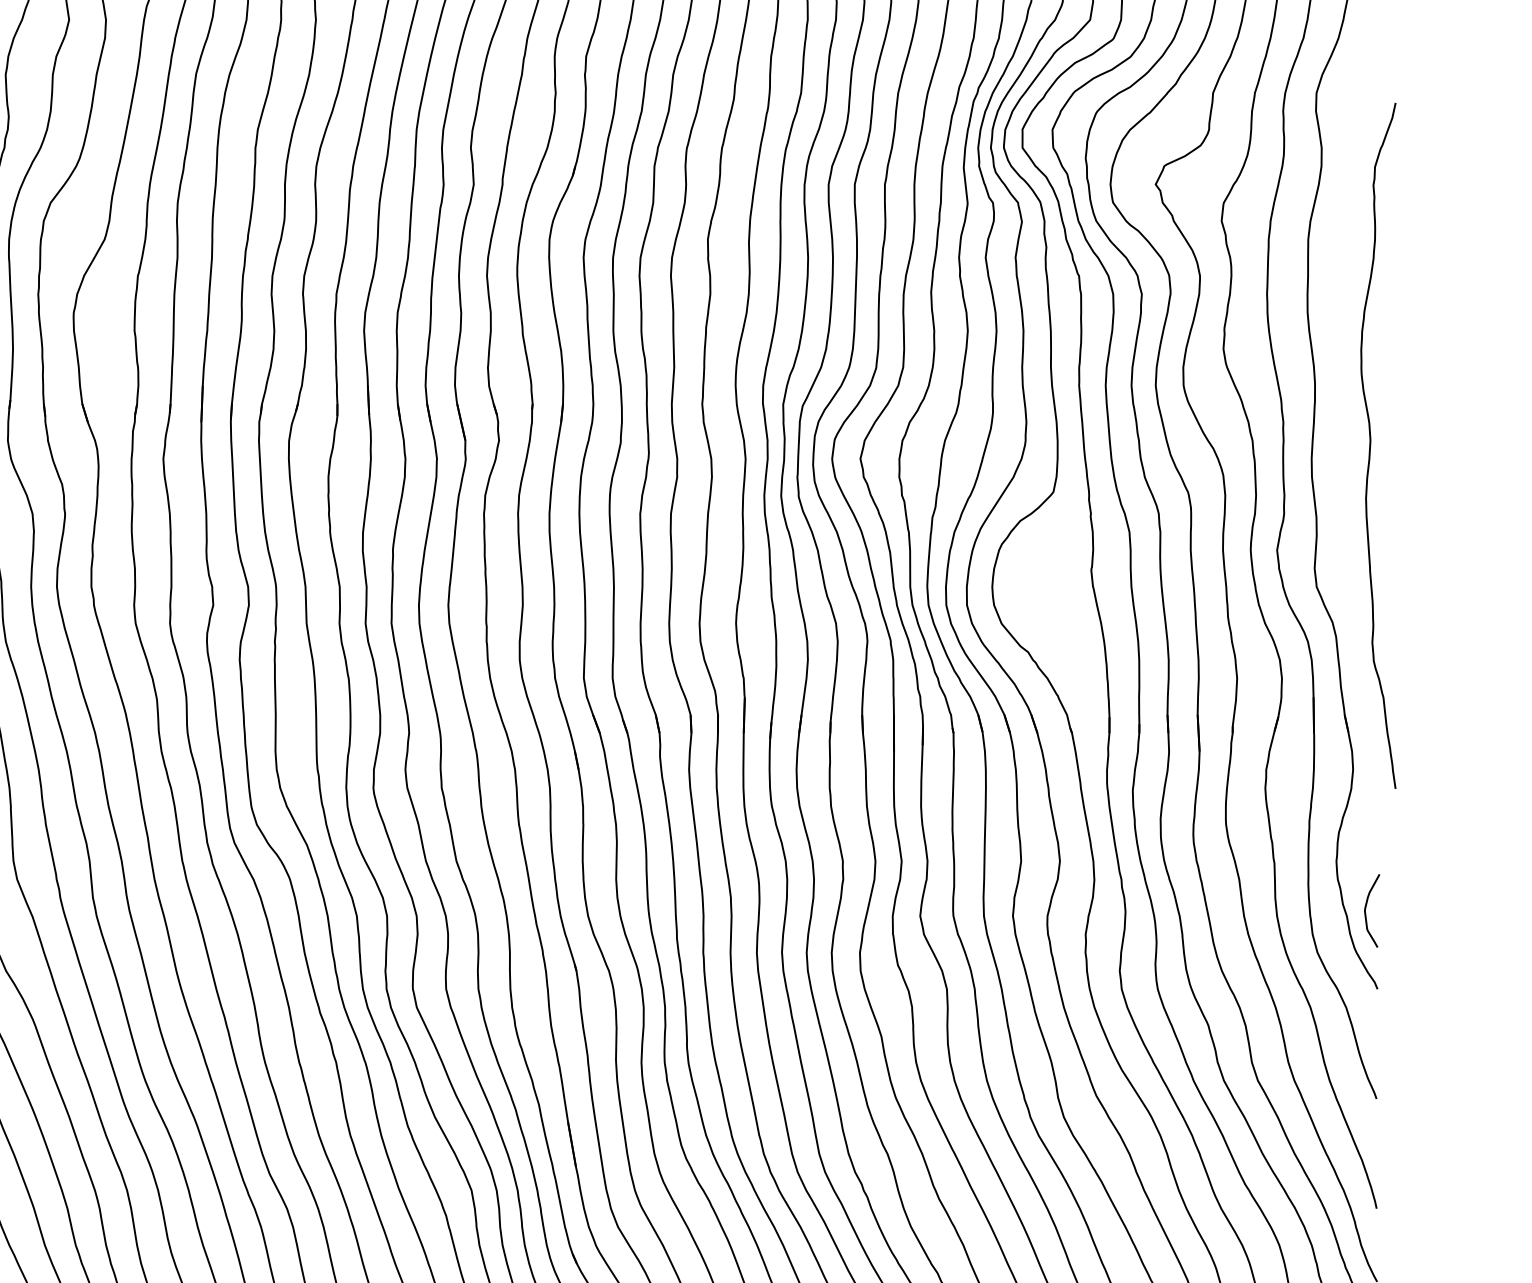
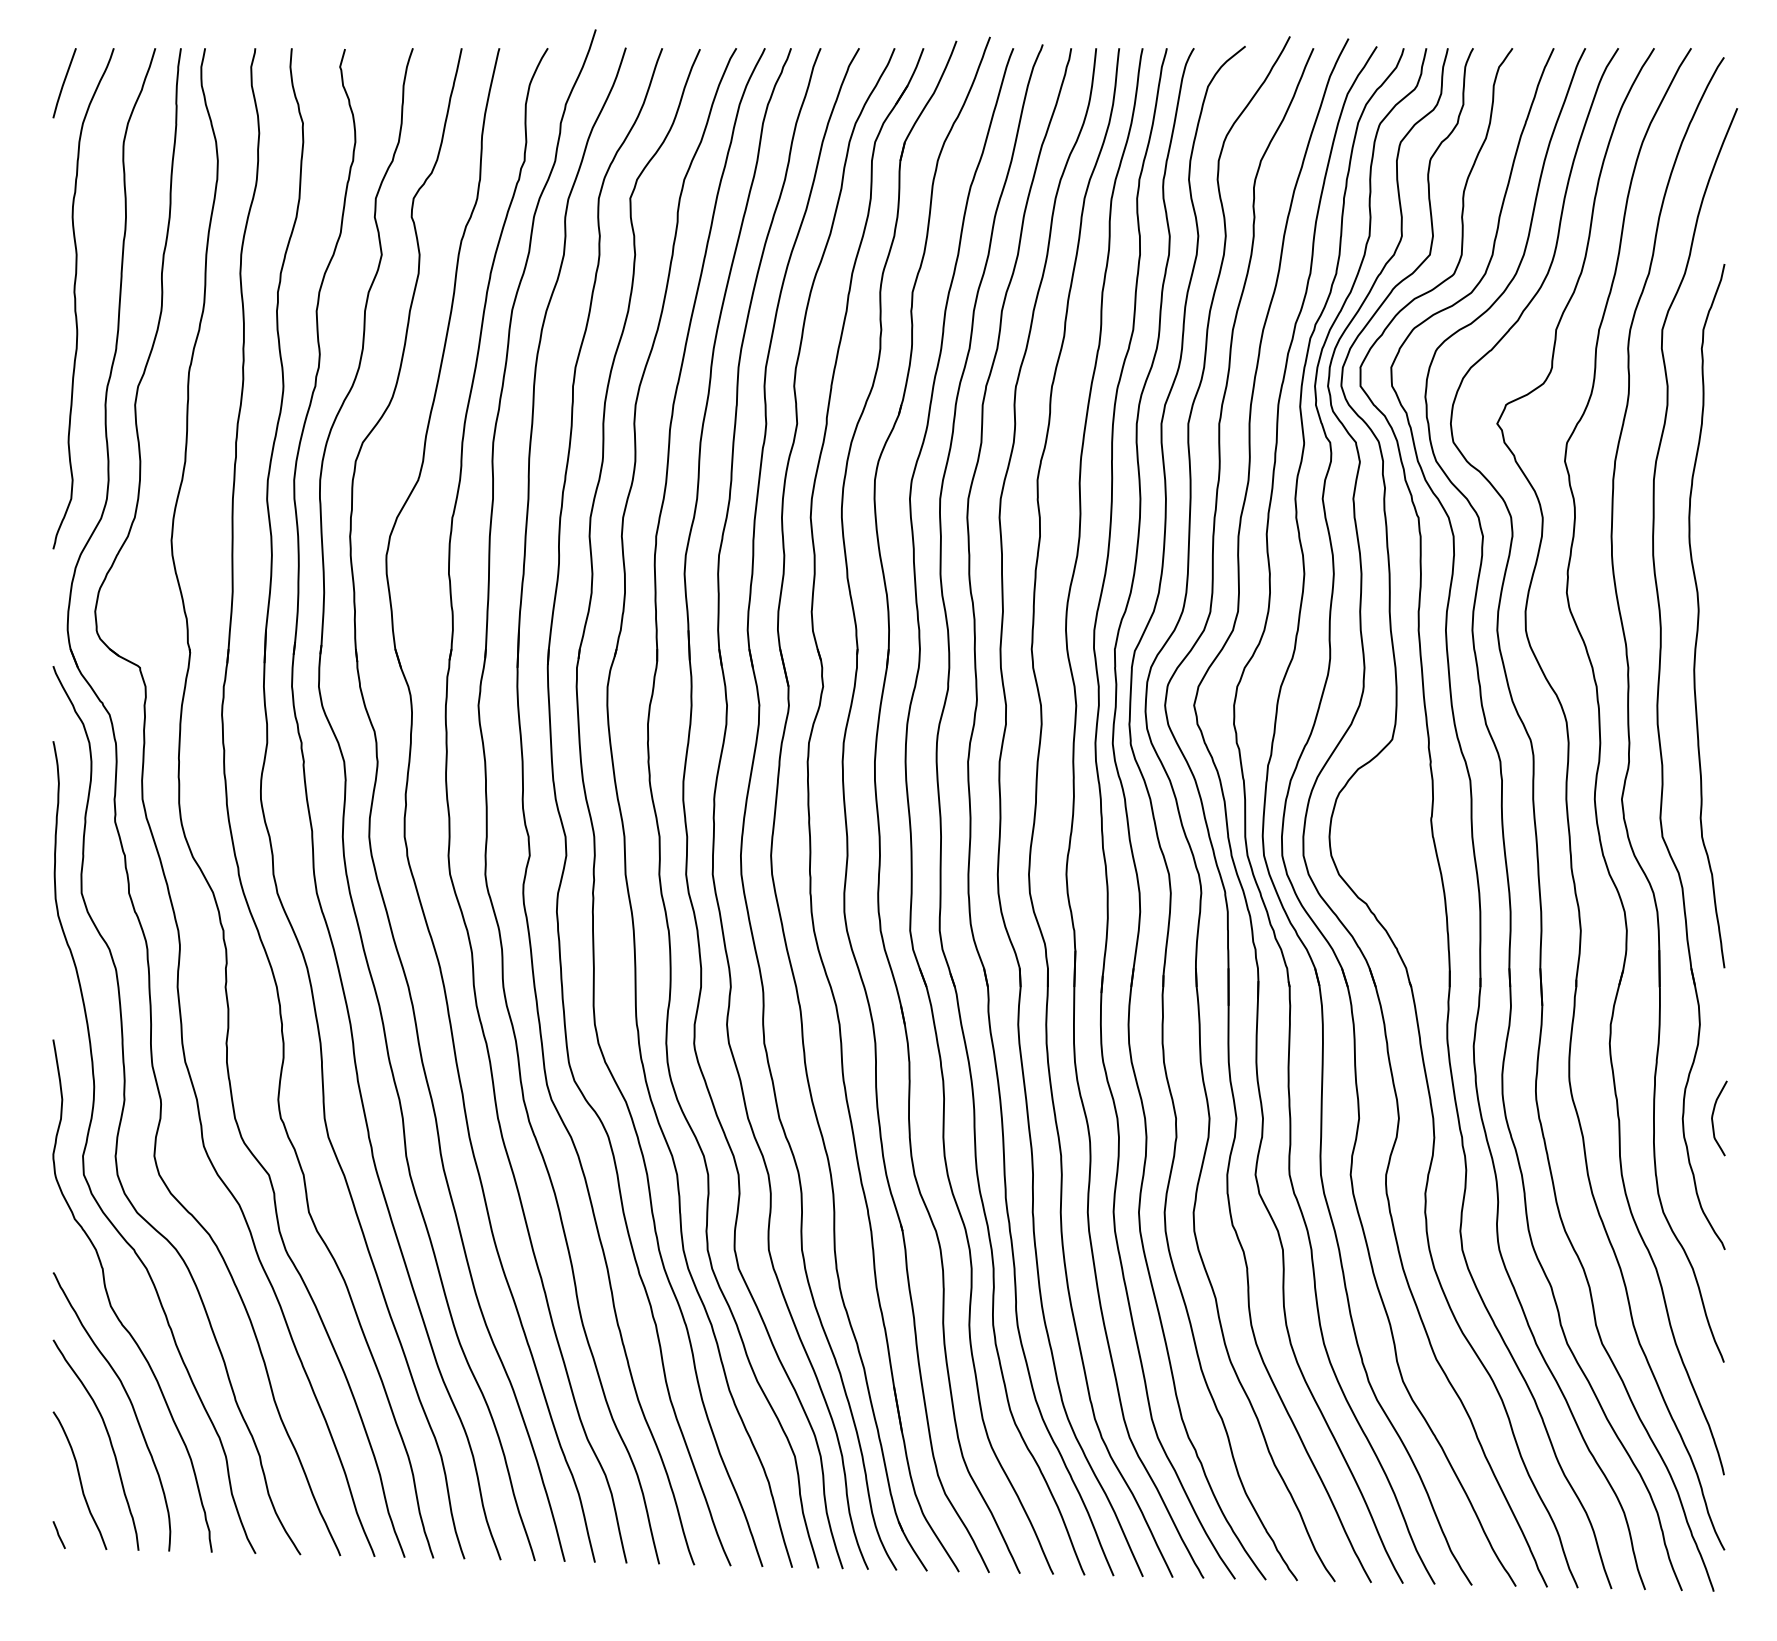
curve: (1371, 446) -> (1699, 616), moved
curve: (1366, 908) -> (1713, 1116), moved

